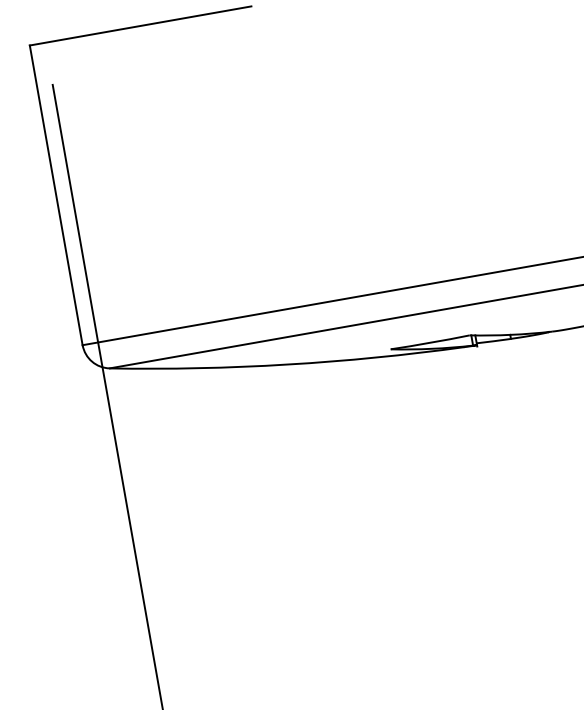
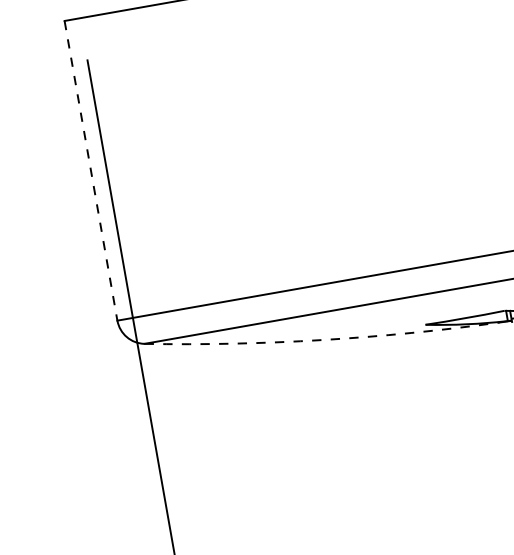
line: (56, 195) -> (91, 170), solid -> dashed
arc: (287, 364) -> (322, 339), solid -> dashed

